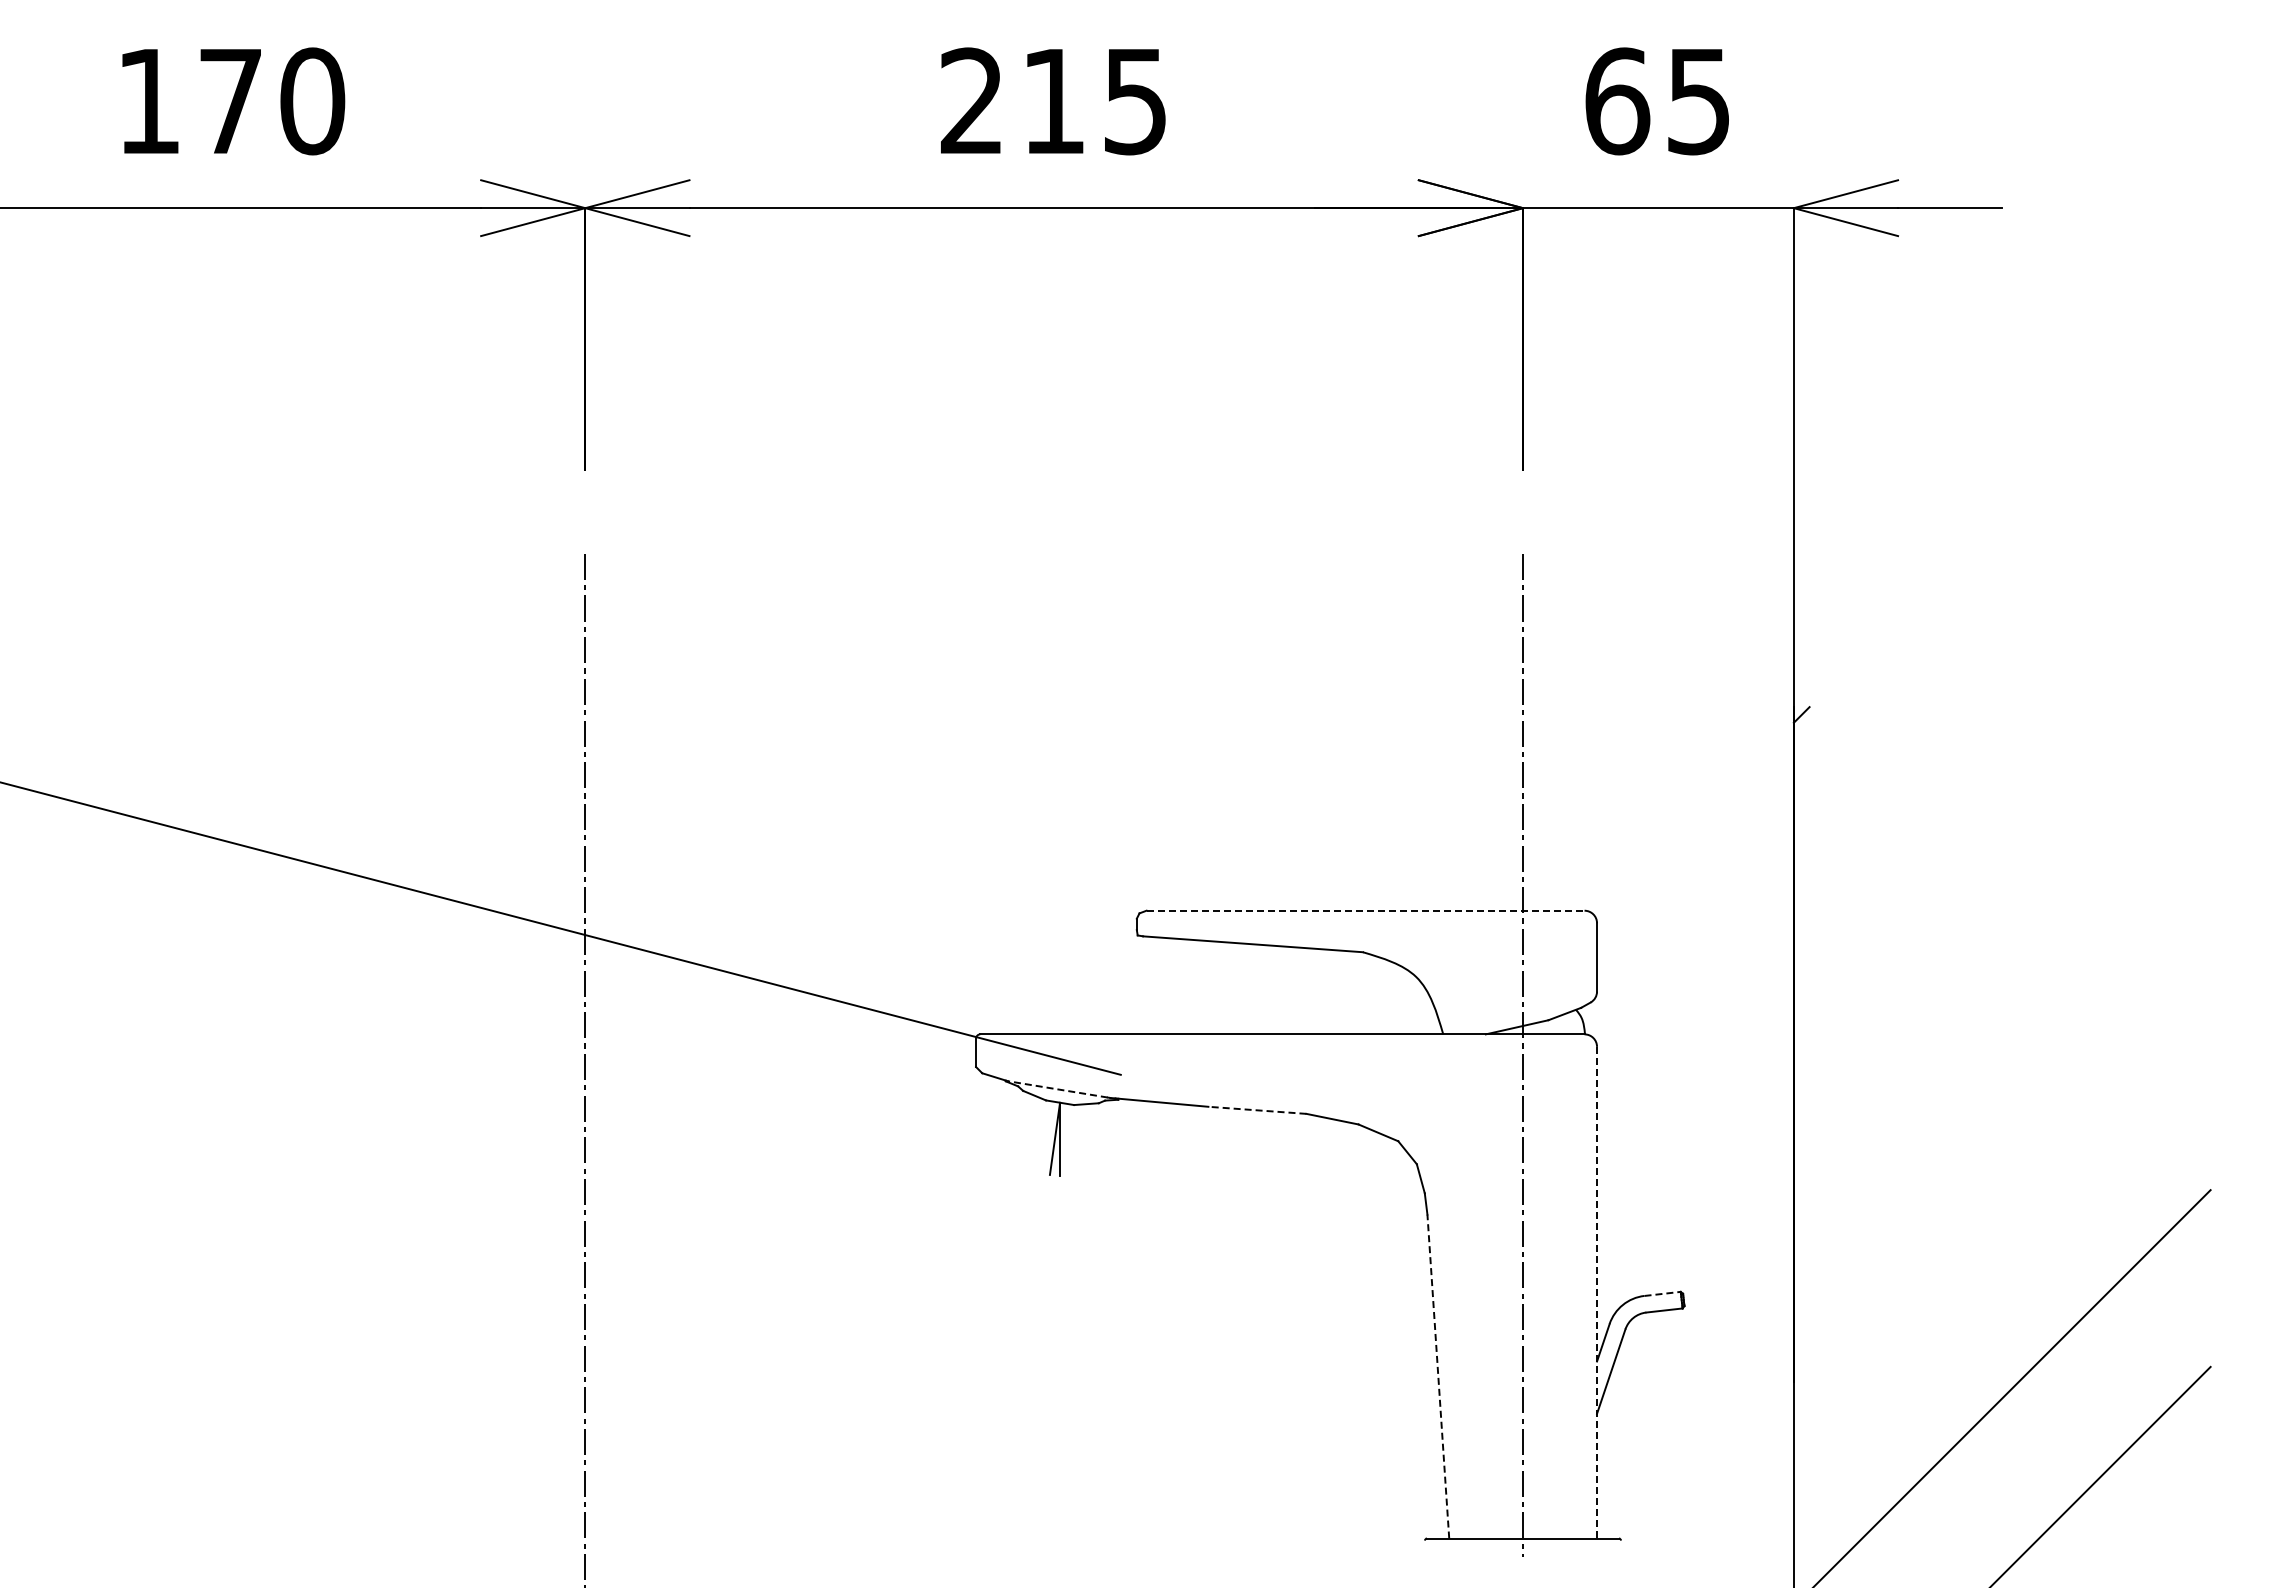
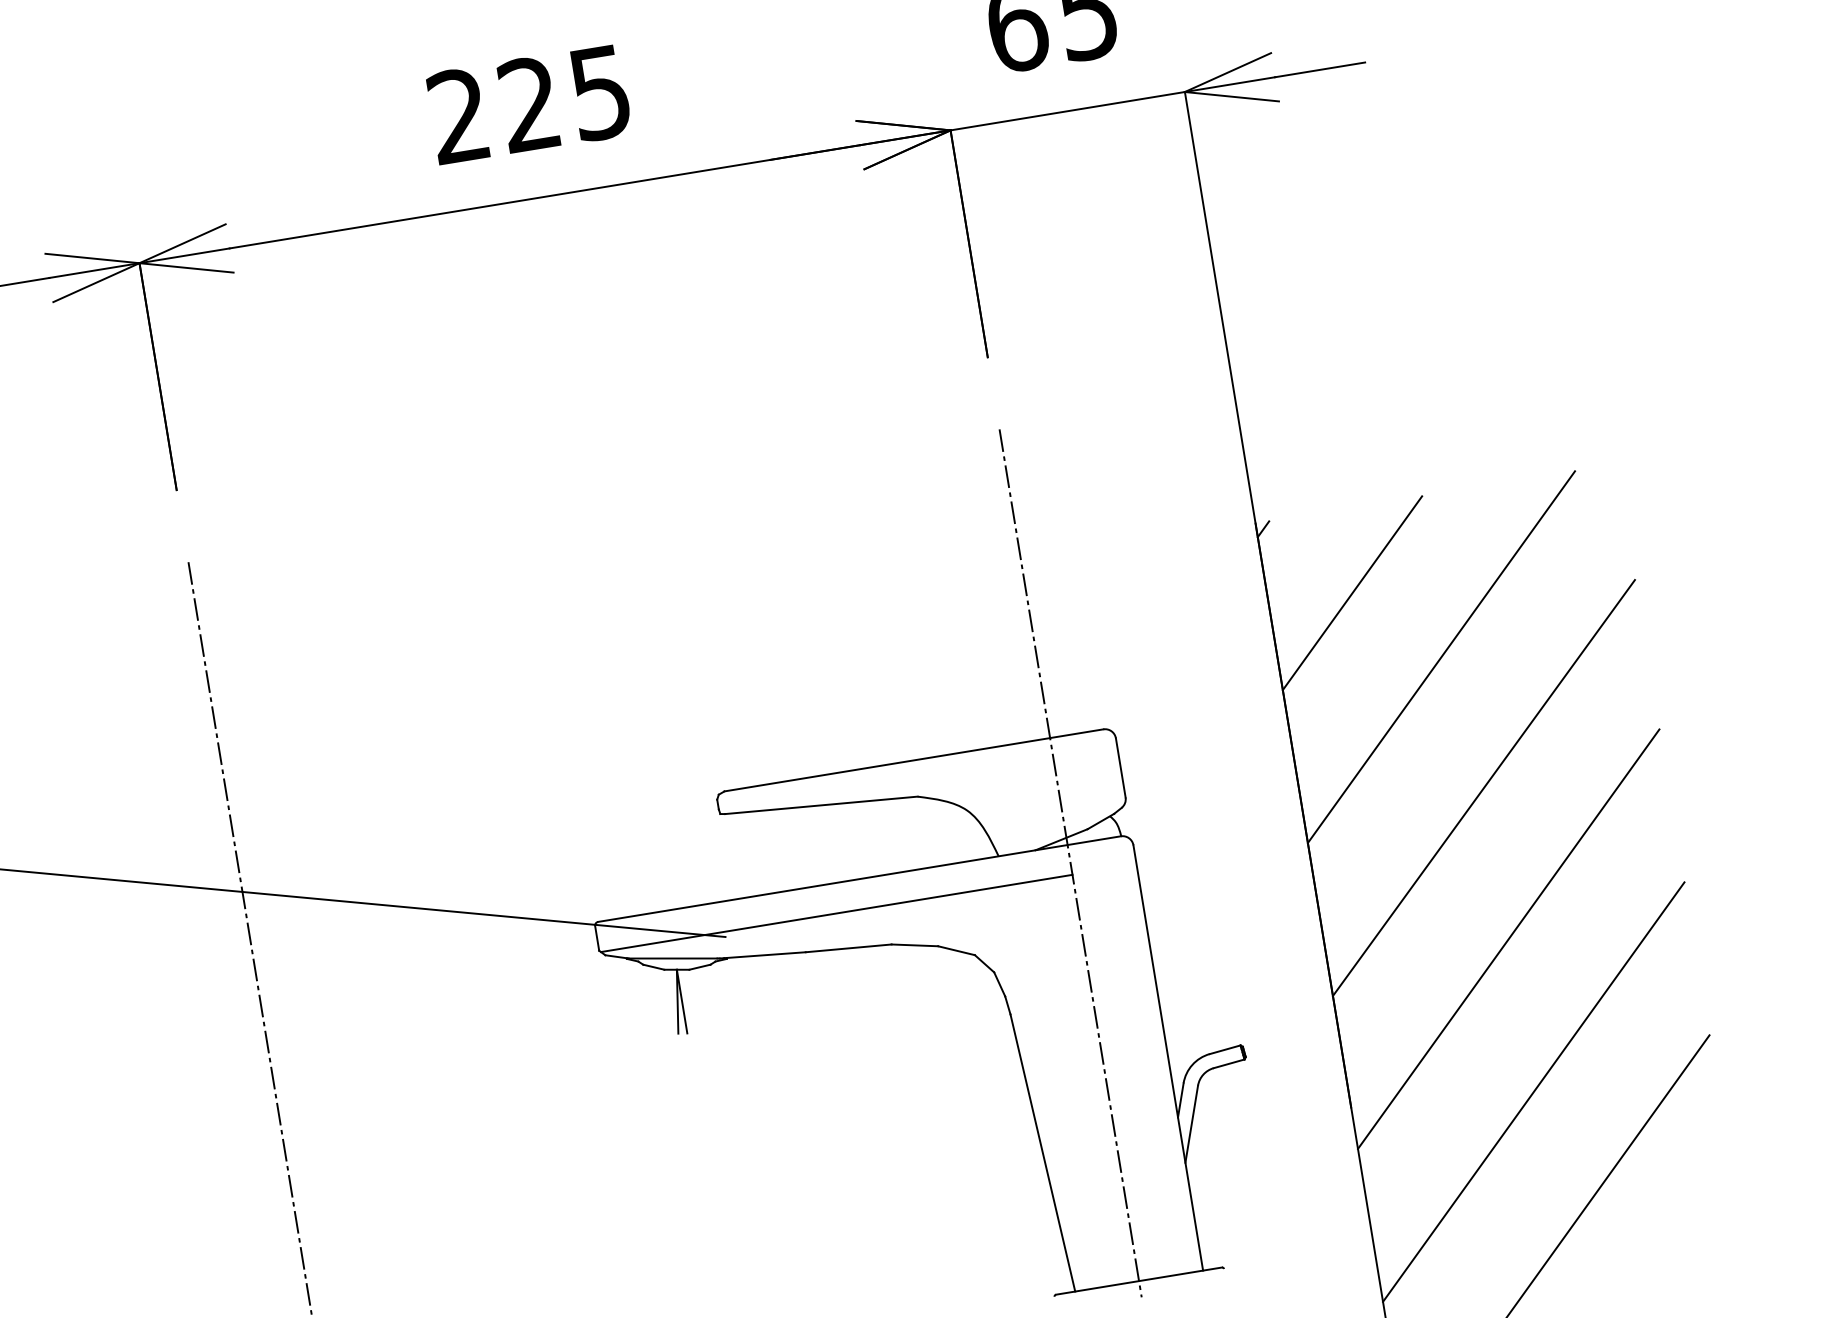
text: (1052, 100) -> (528, 103), 215 -> 225
line: (1889, 803) -> (1351, 593), added
line: (1978, 891) -> (1441, 656), added
line: (1366, 910) -> (914, 760), dashed -> solid
line: (2001, 1046) -> (1483, 787), added
line: (1249, 1068) -> (835, 913), added
line: (1057, 1089) -> (672, 958), dashed -> solid
line: (1256, 1110) -> (847, 948), dashed -> solid
line: (2001, 1221) -> (1508, 939), added
line: (1597, 1292) -> (1168, 1057), dashed -> solid
line: (1663, 1293) -> (1225, 1049), dashed -> solid
line: (1438, 1376) -> (1043, 1152), dashed -> solid

